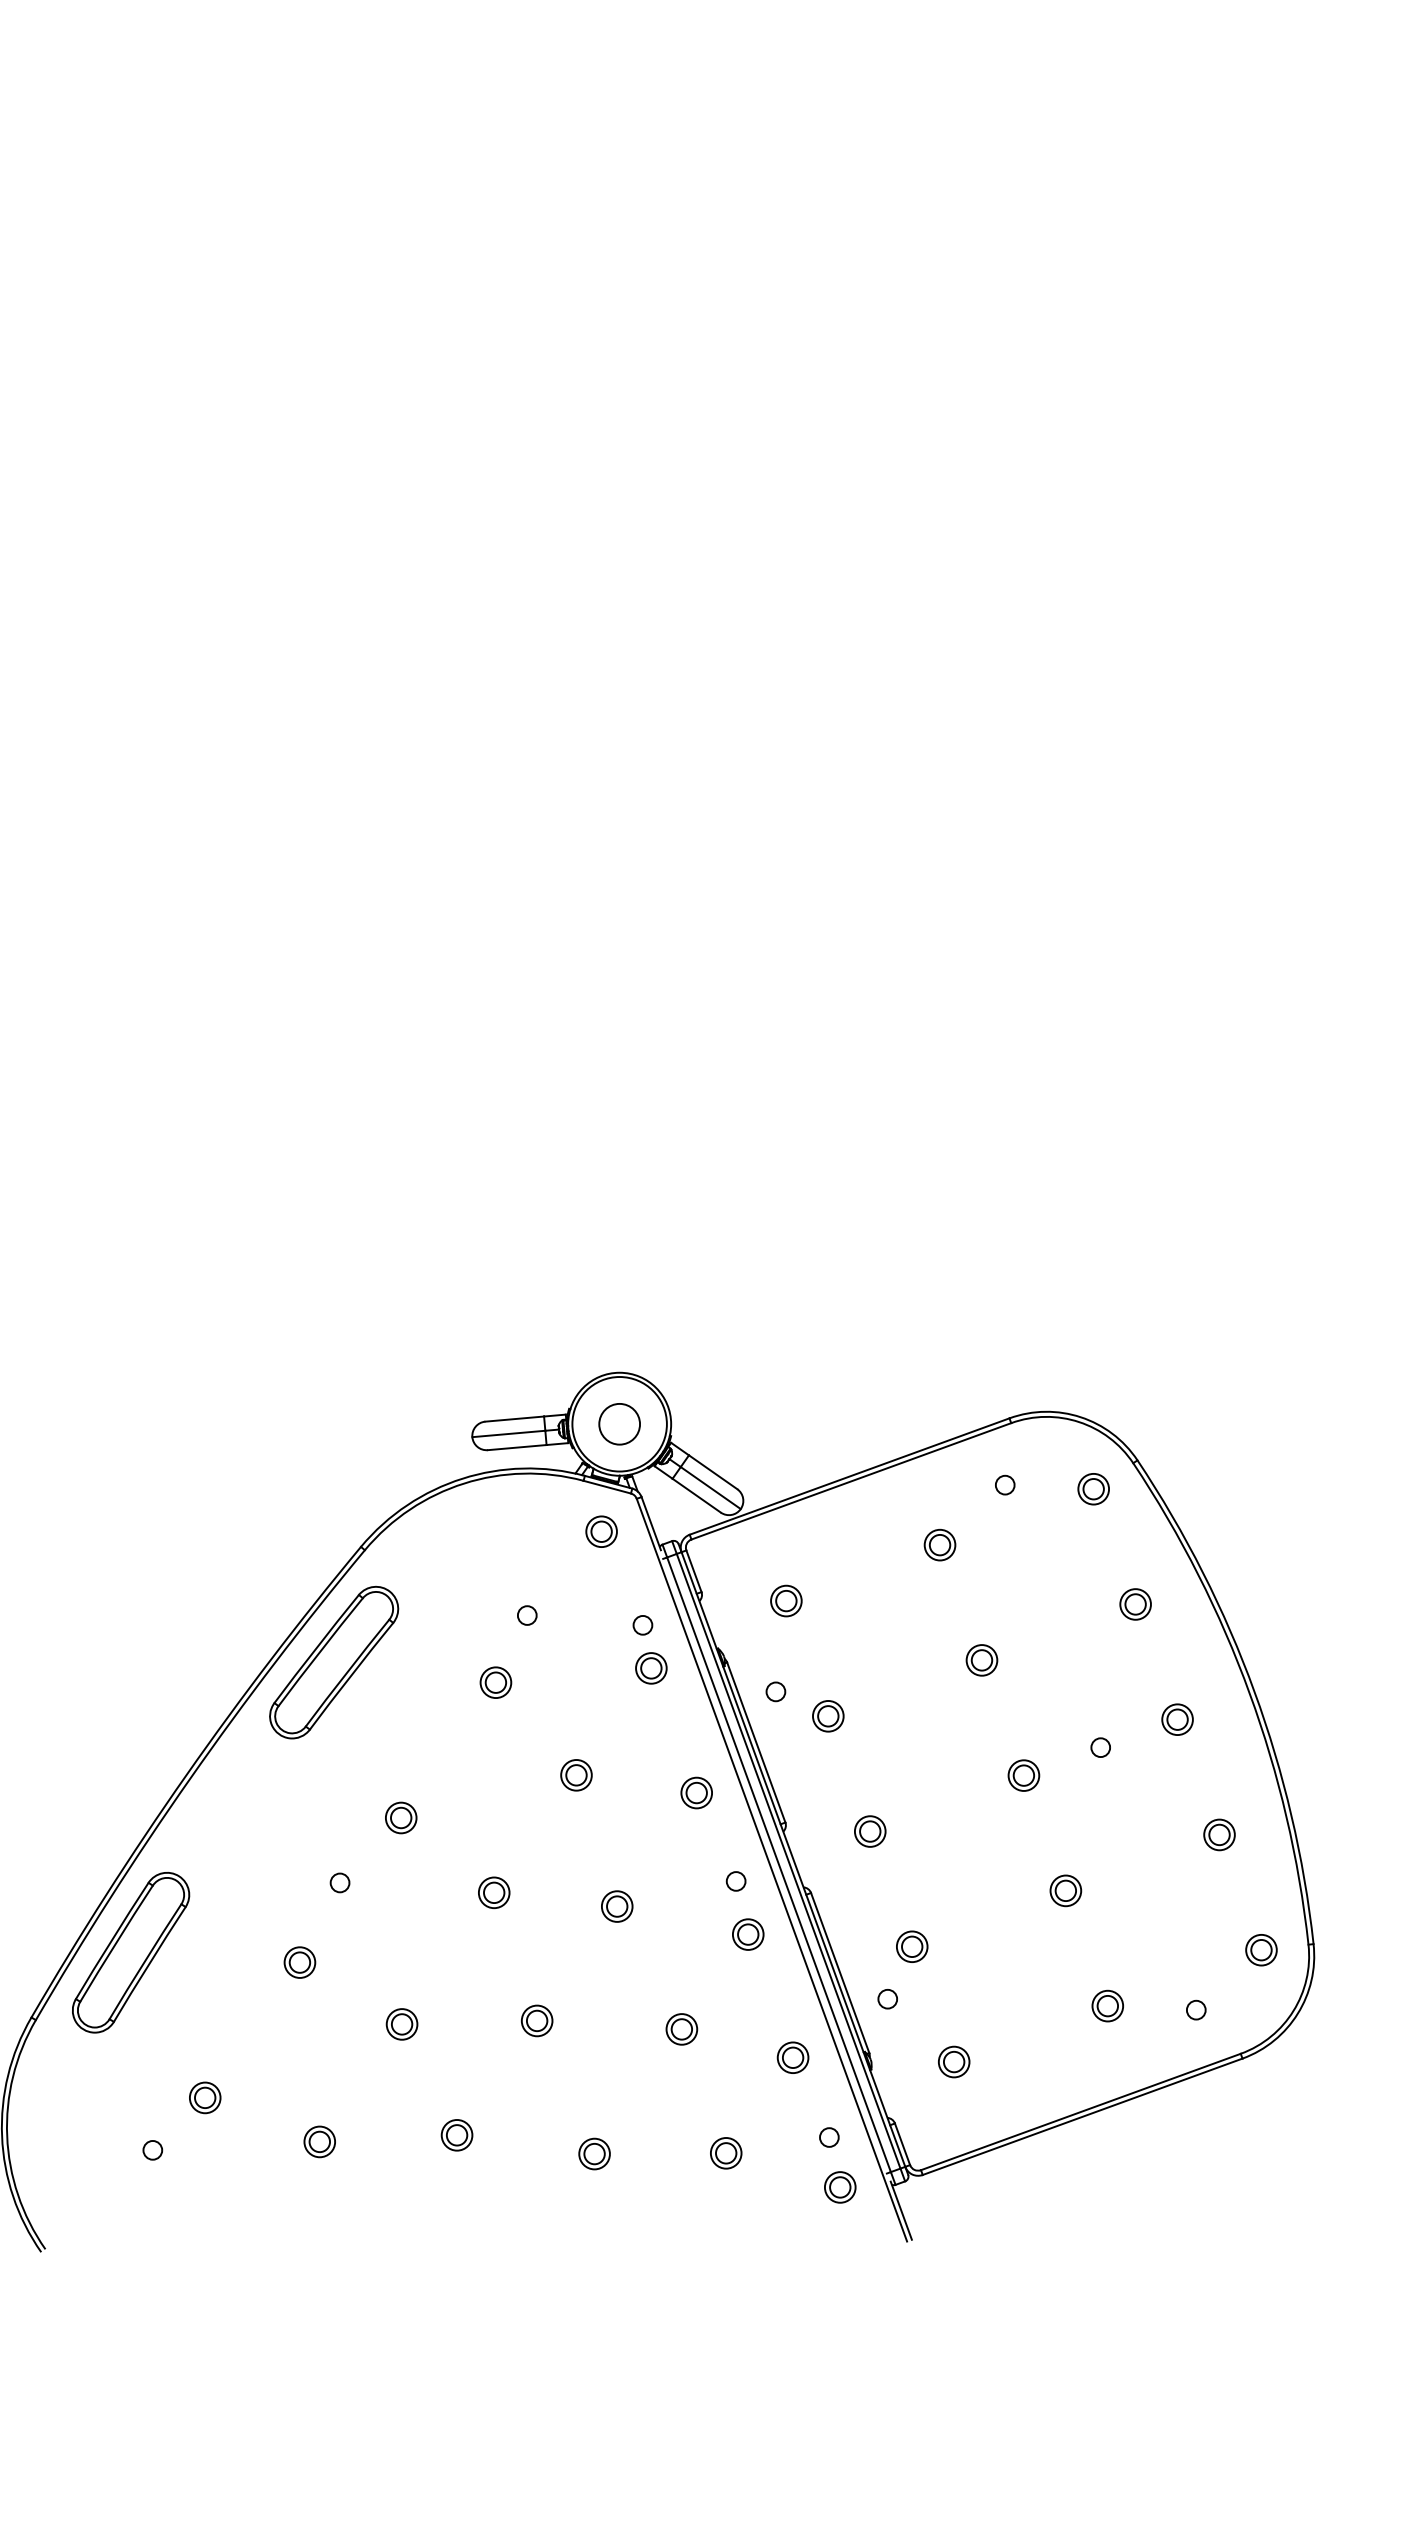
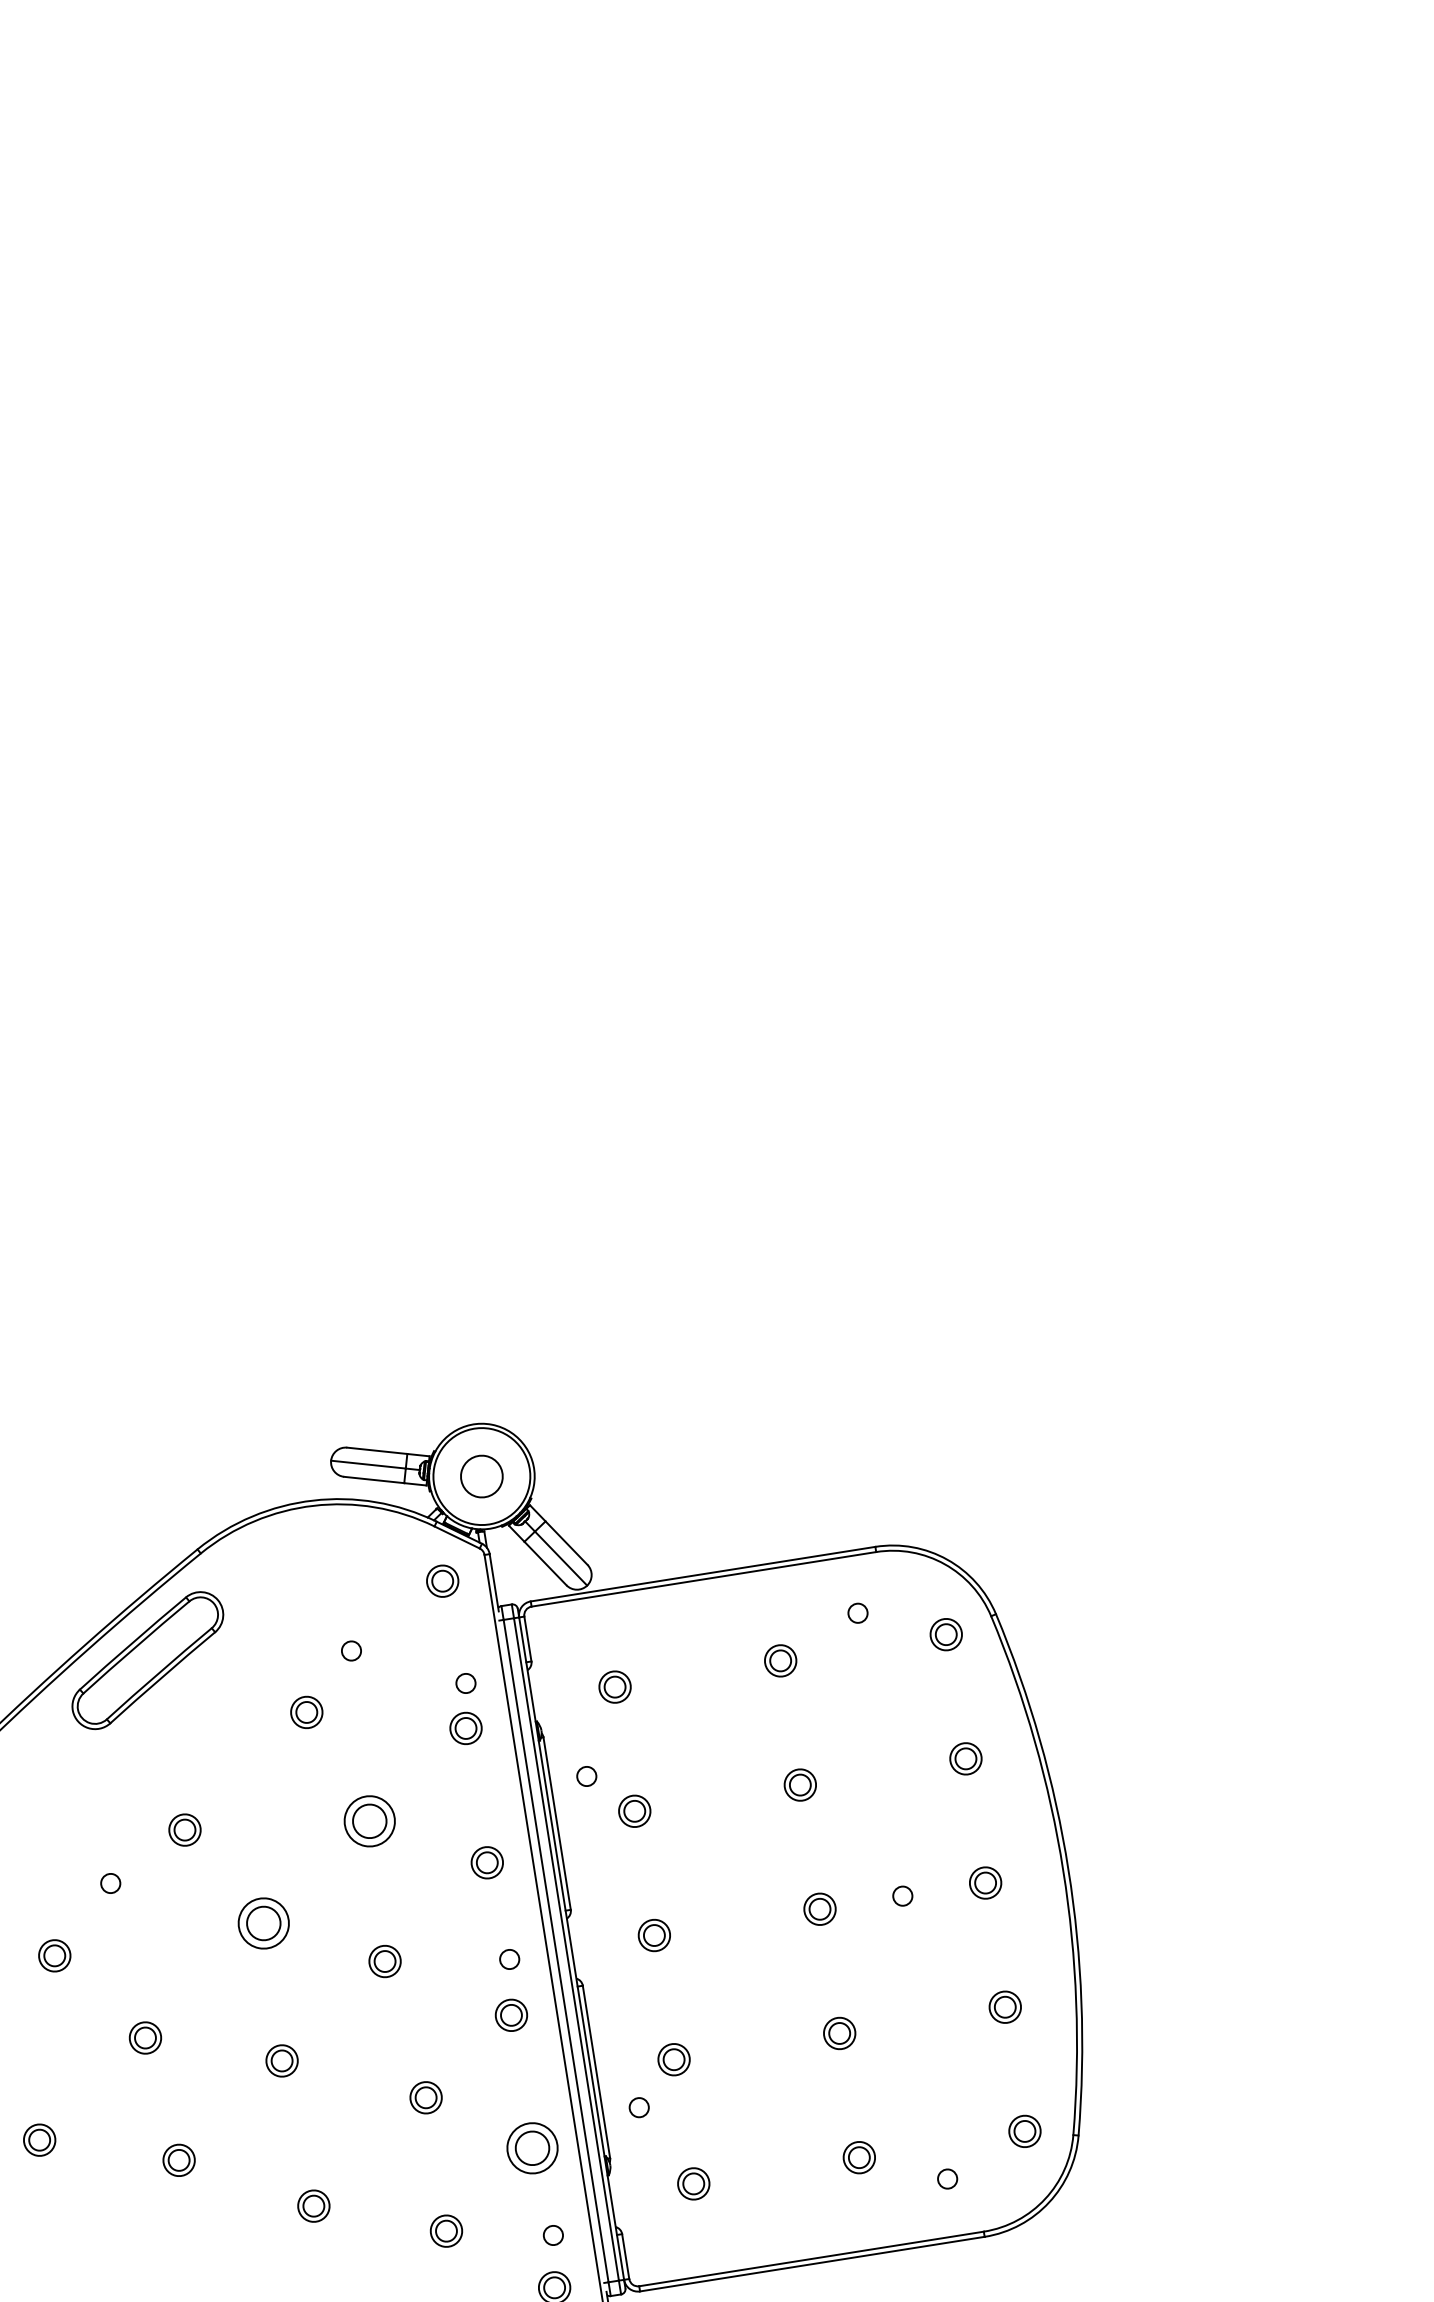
part: (576, 1775) -> (369, 1821), size x1.6
part: (494, 1892) -> (264, 1923), size x1.6
part: (792, 2057) -> (531, 2147), size x1.6

